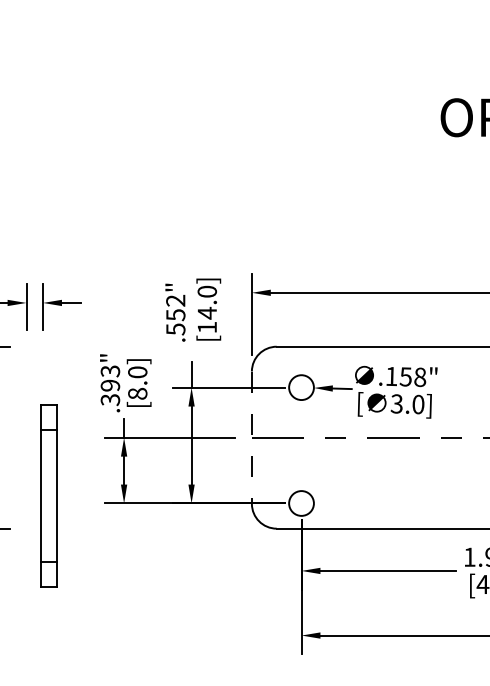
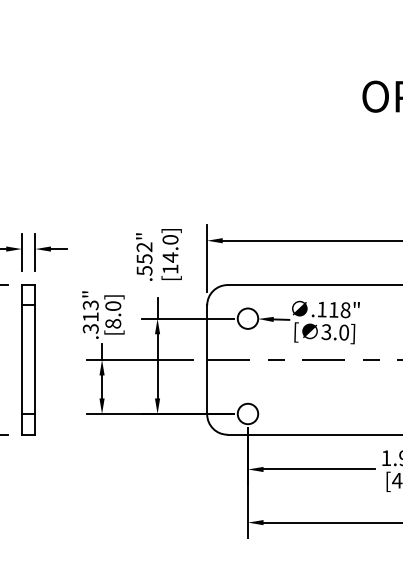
text: (405, 376) -> (333, 309), .158" -> .118"
text: (110, 385) -> (90, 316), .393" -> .313"
line: (251, 438) -> (206, 360), dashed -> solid
part: (48, 495) -> (28, 359), moved

